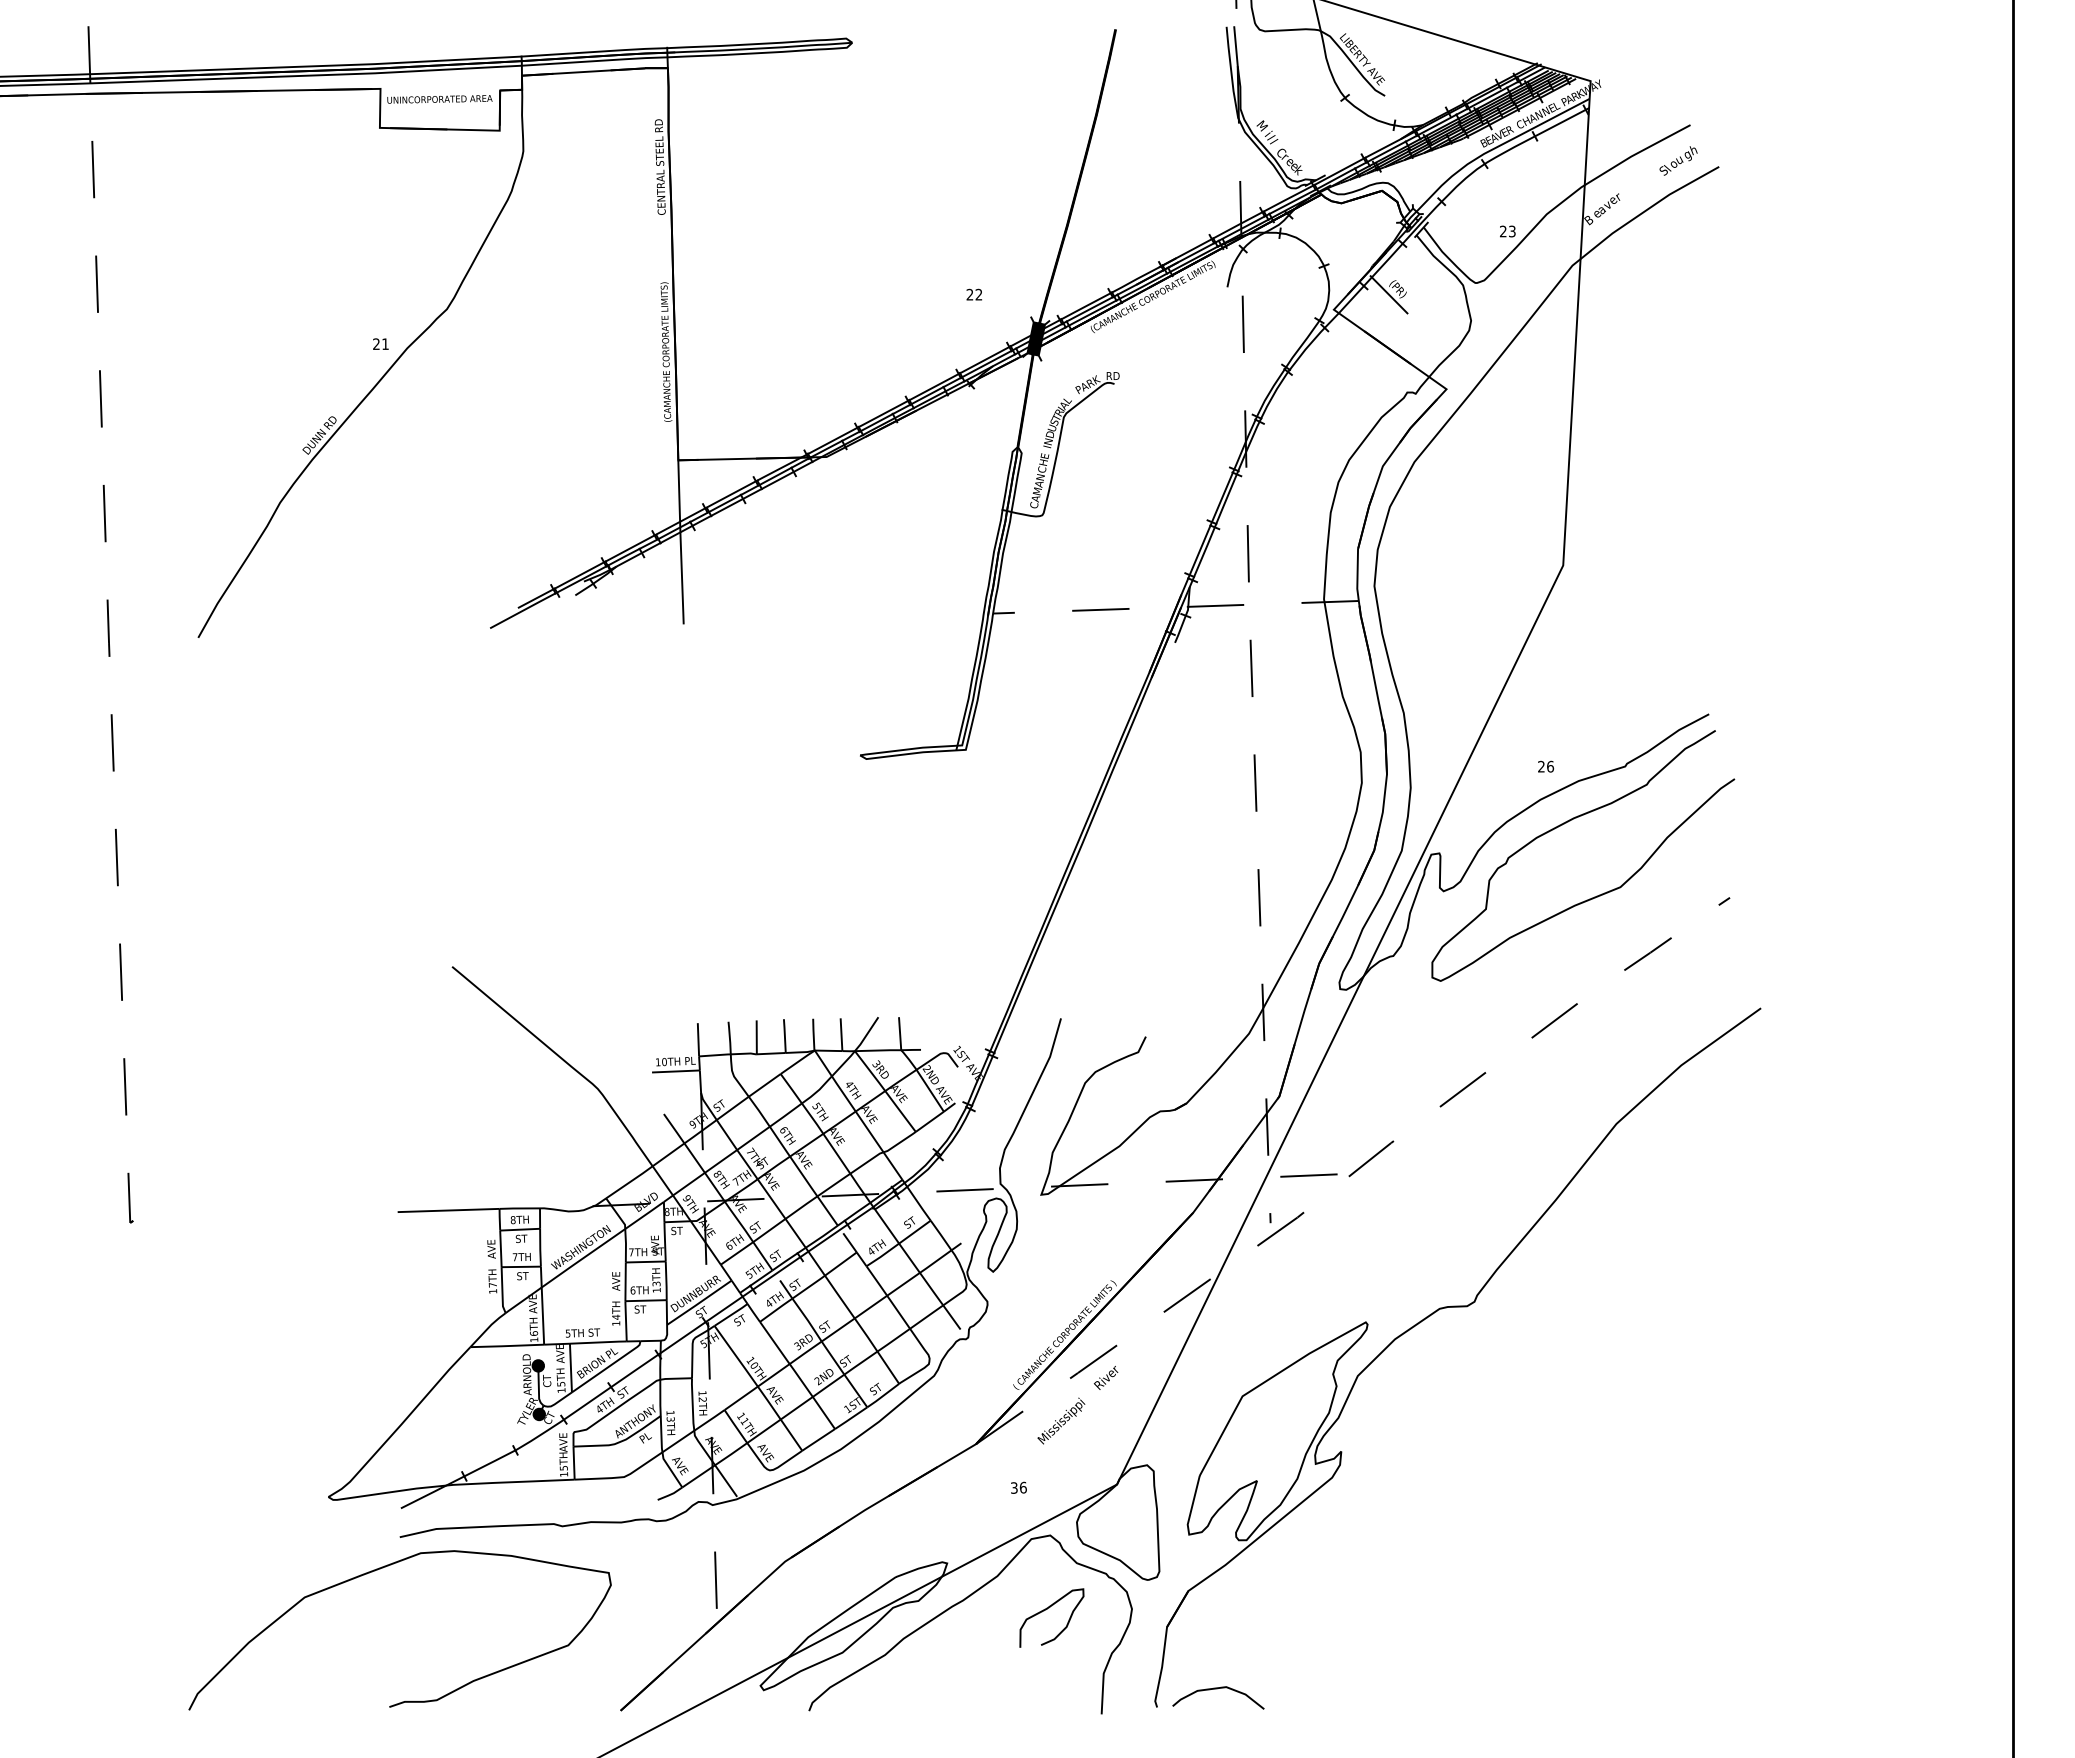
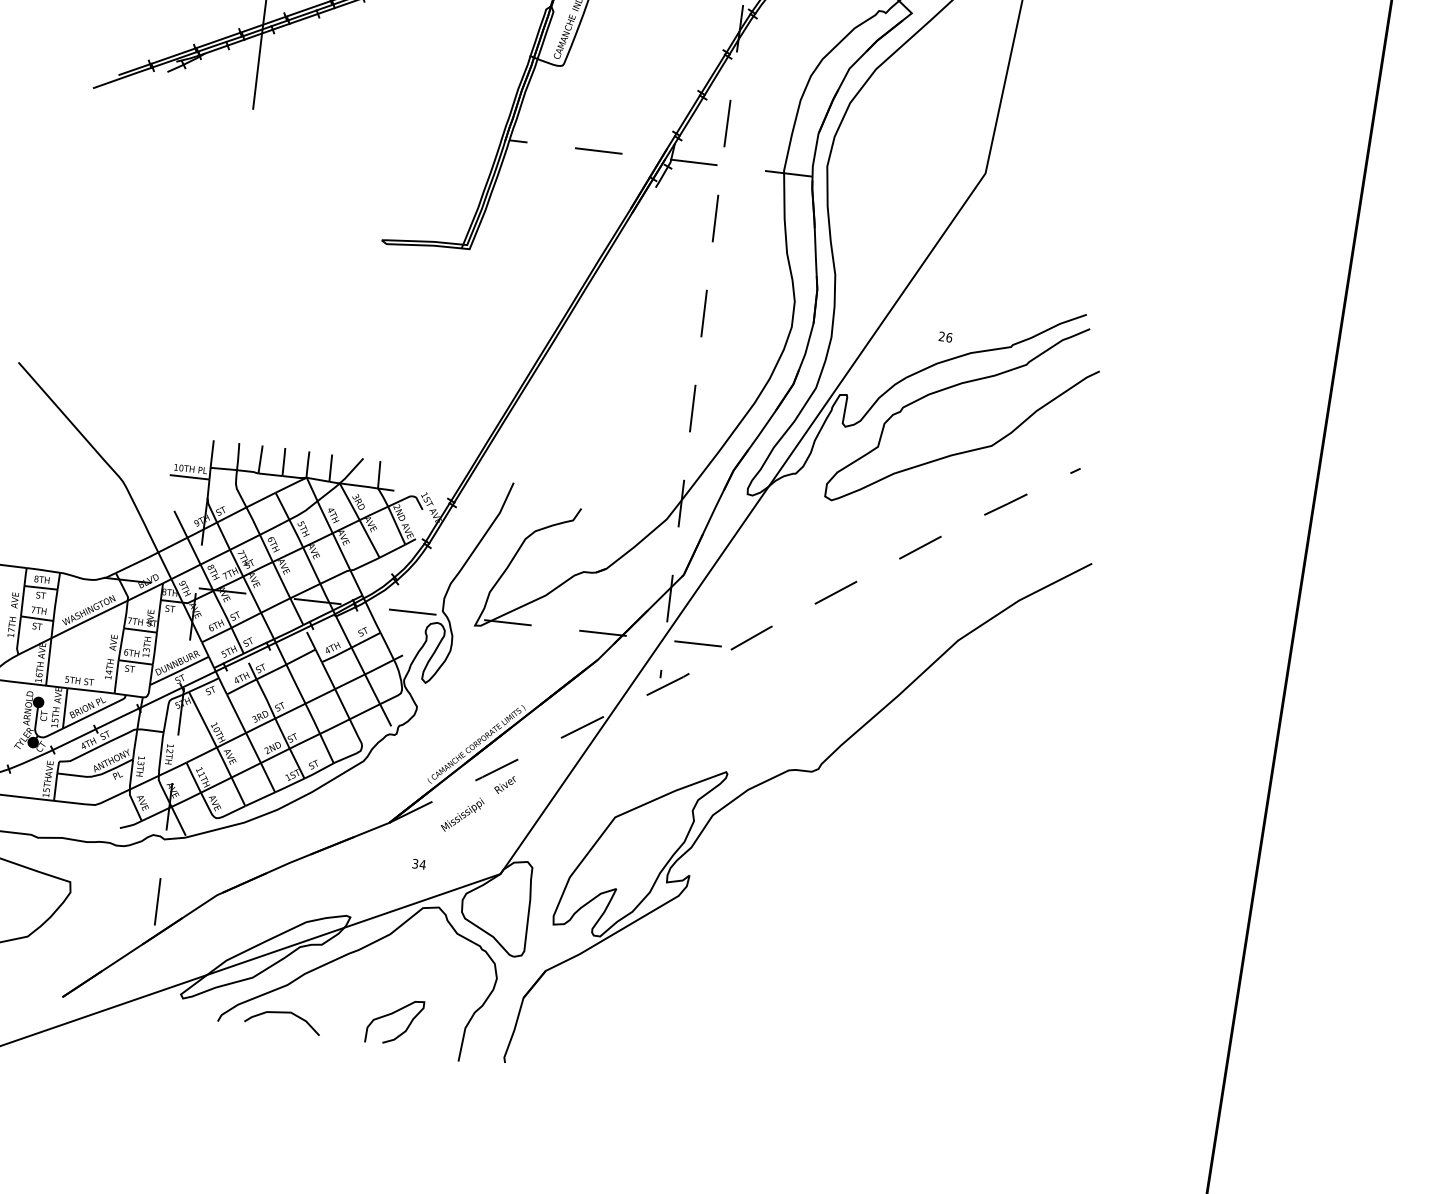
text: (1022, 1487) -> (422, 864), 36 -> 34
curve: (1047, 1609) -> (392, 1014), moved
curve: (1217, 1689) -> (283, 1013), moved

